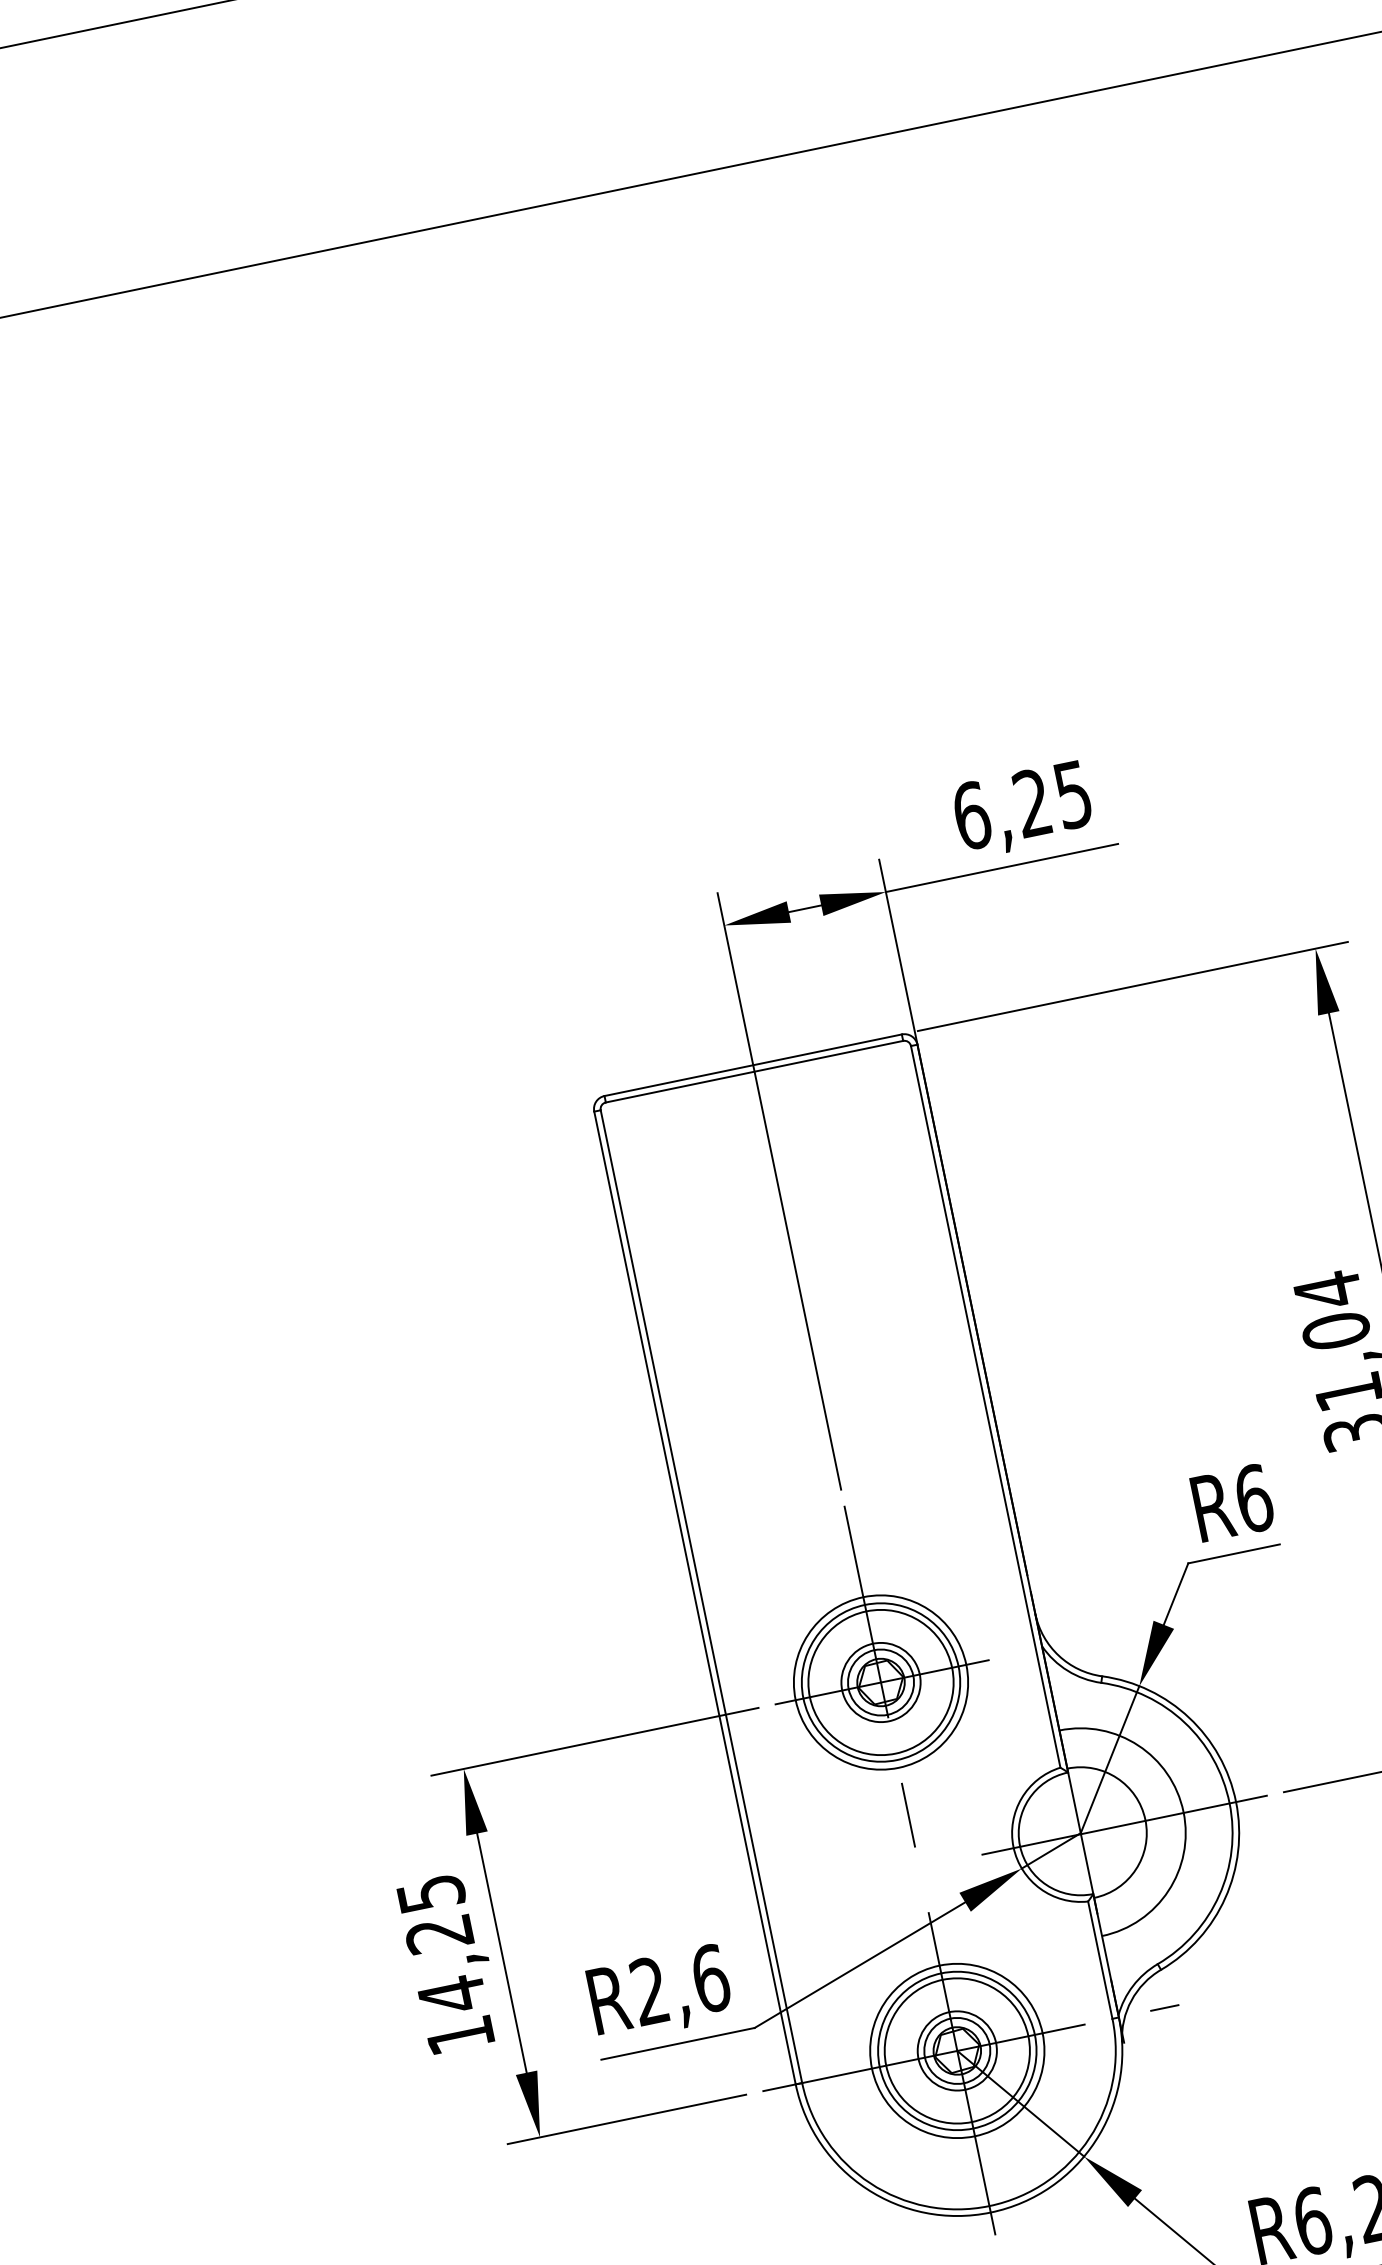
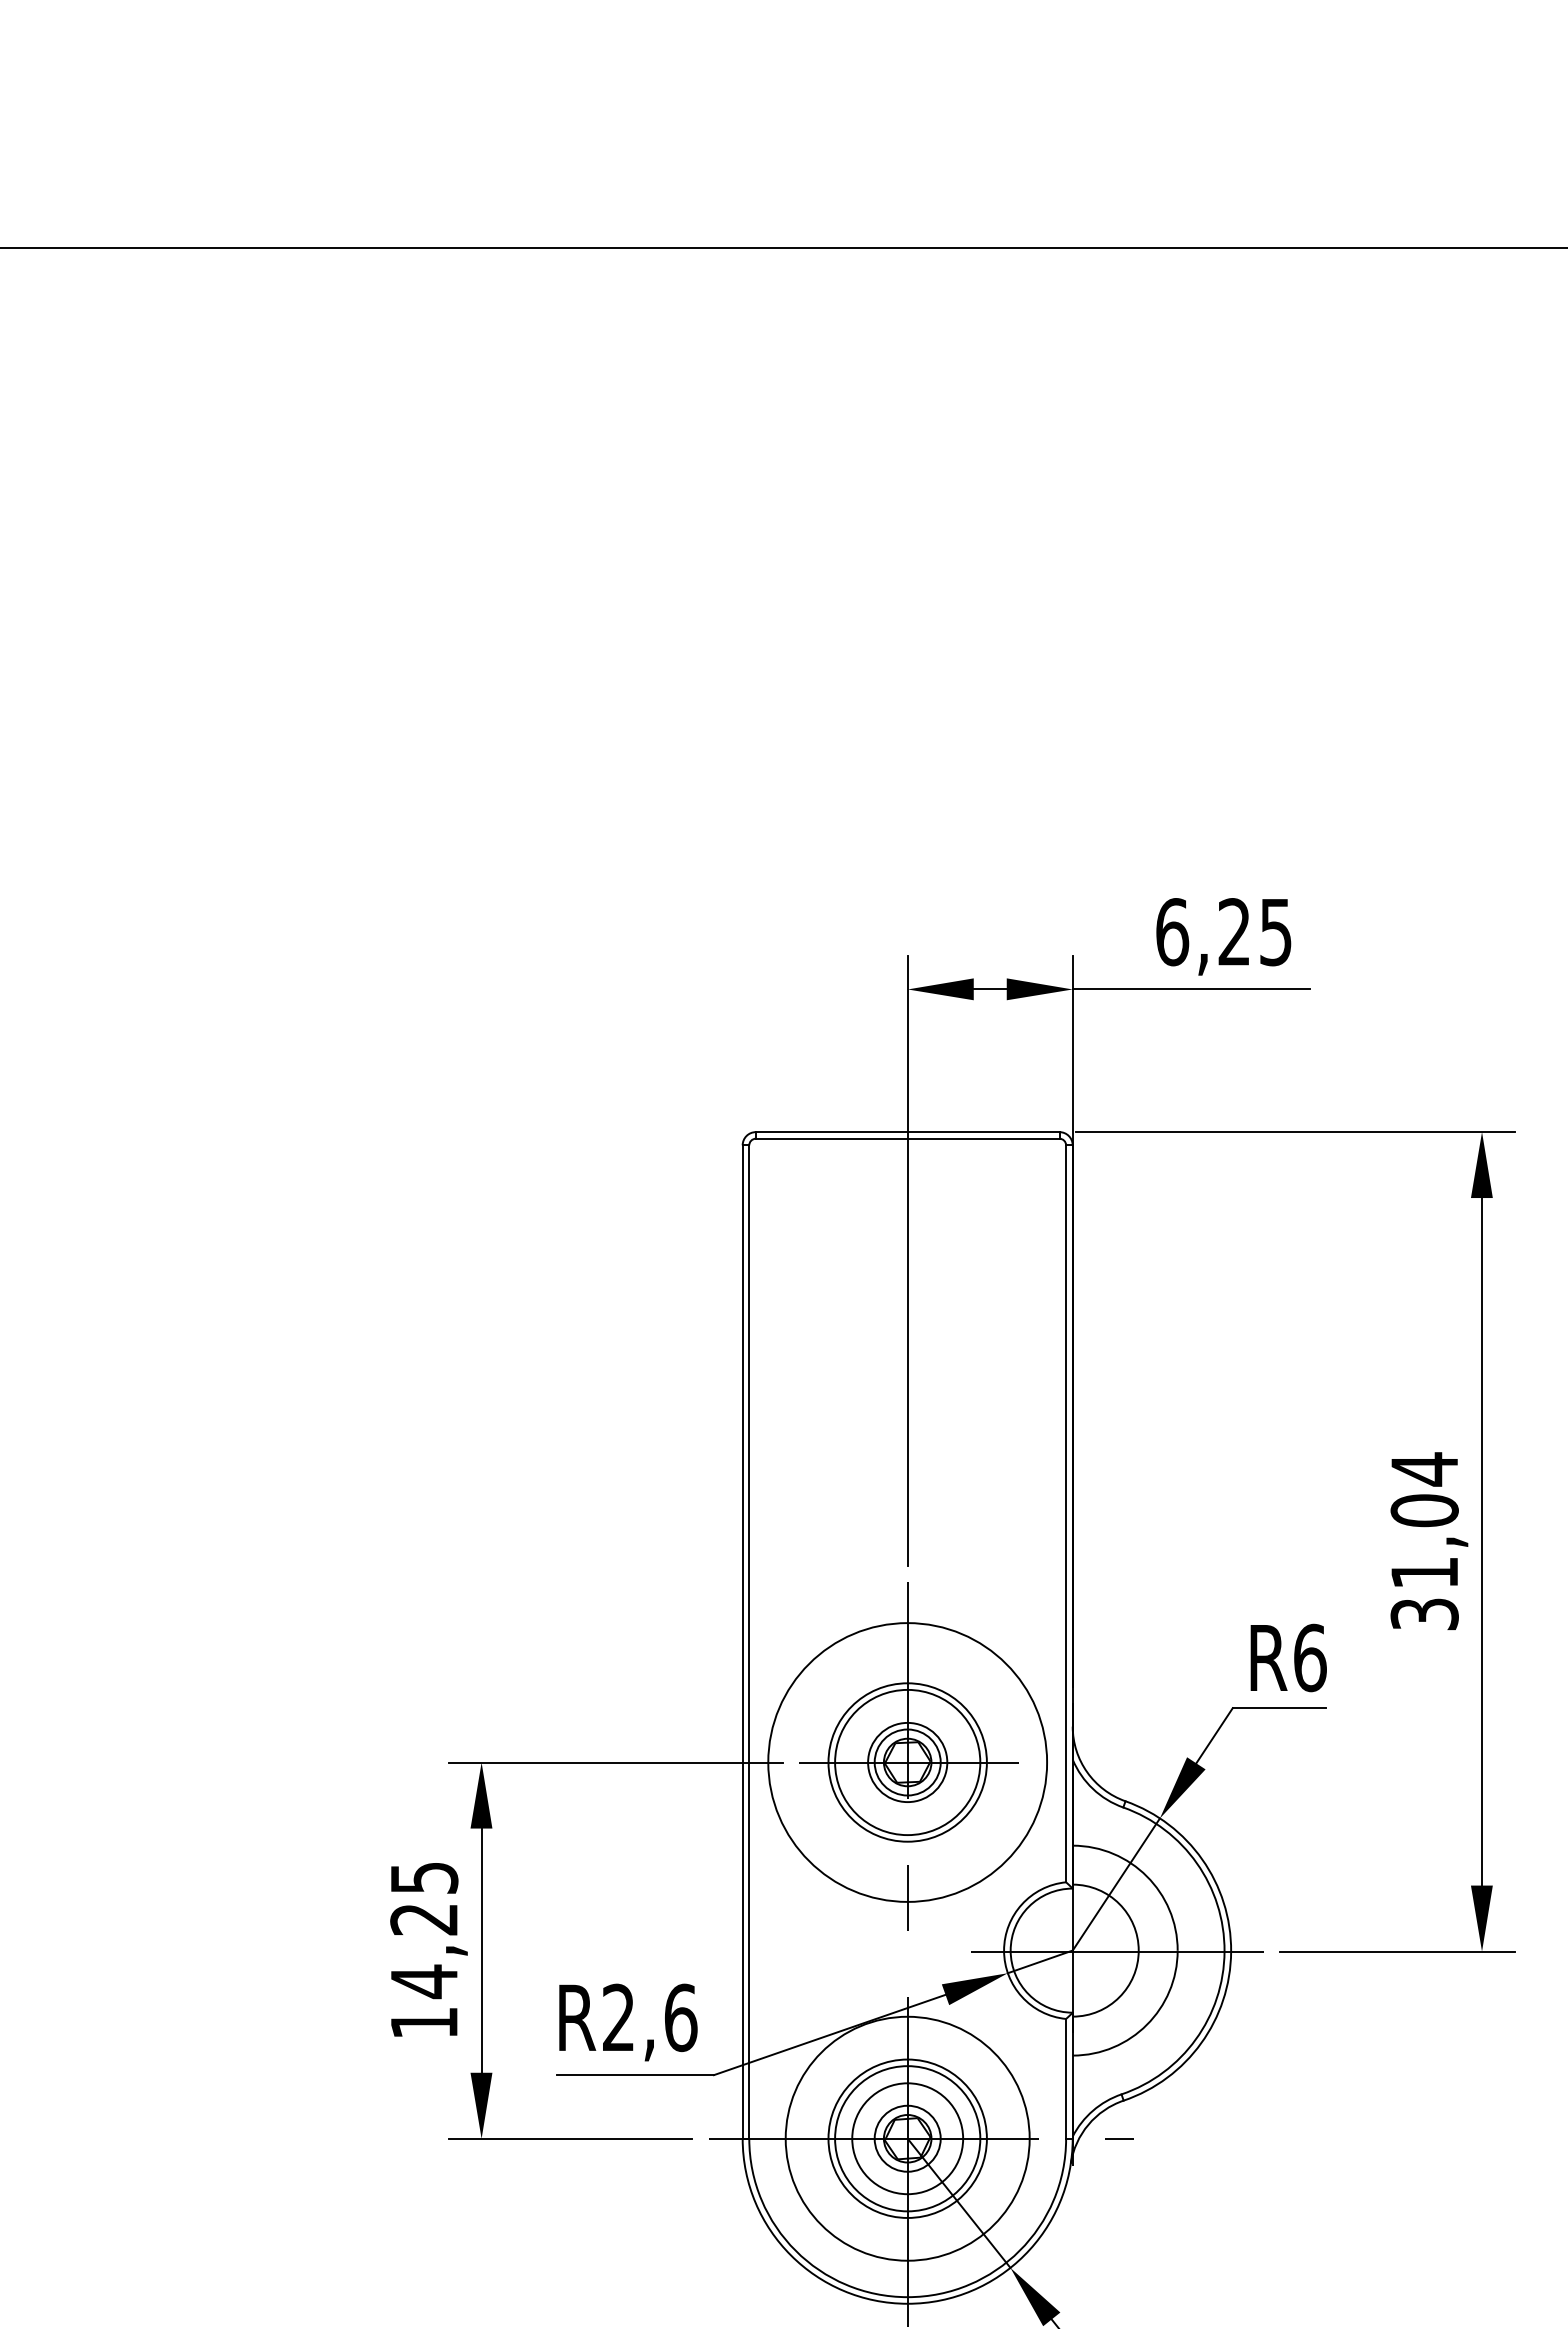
circle: (880, 1682) -> (907, 1762), size x1.6
circle: (957, 2050) -> (907, 2138), size x1.4
circle: (957, 2050) -> (907, 2138), size x1.4

